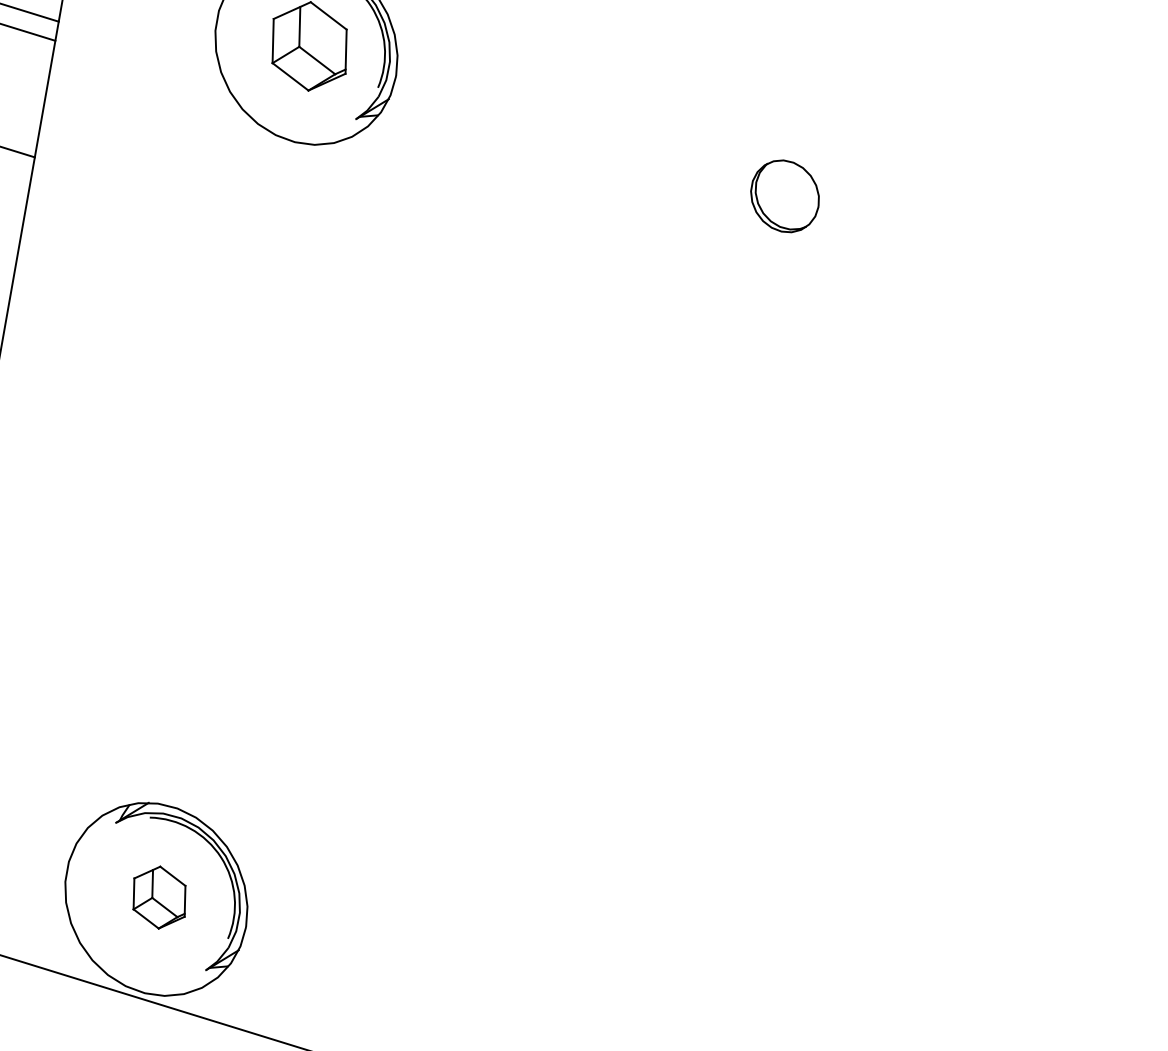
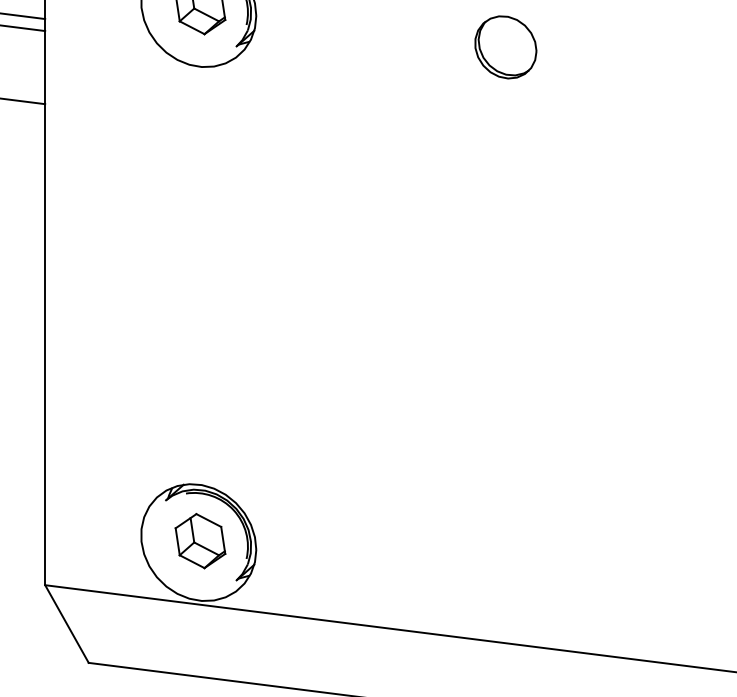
part: (784, 196) -> (505, 47), size x1.43
part: (159, 898) -> (200, 541), size x1.43

